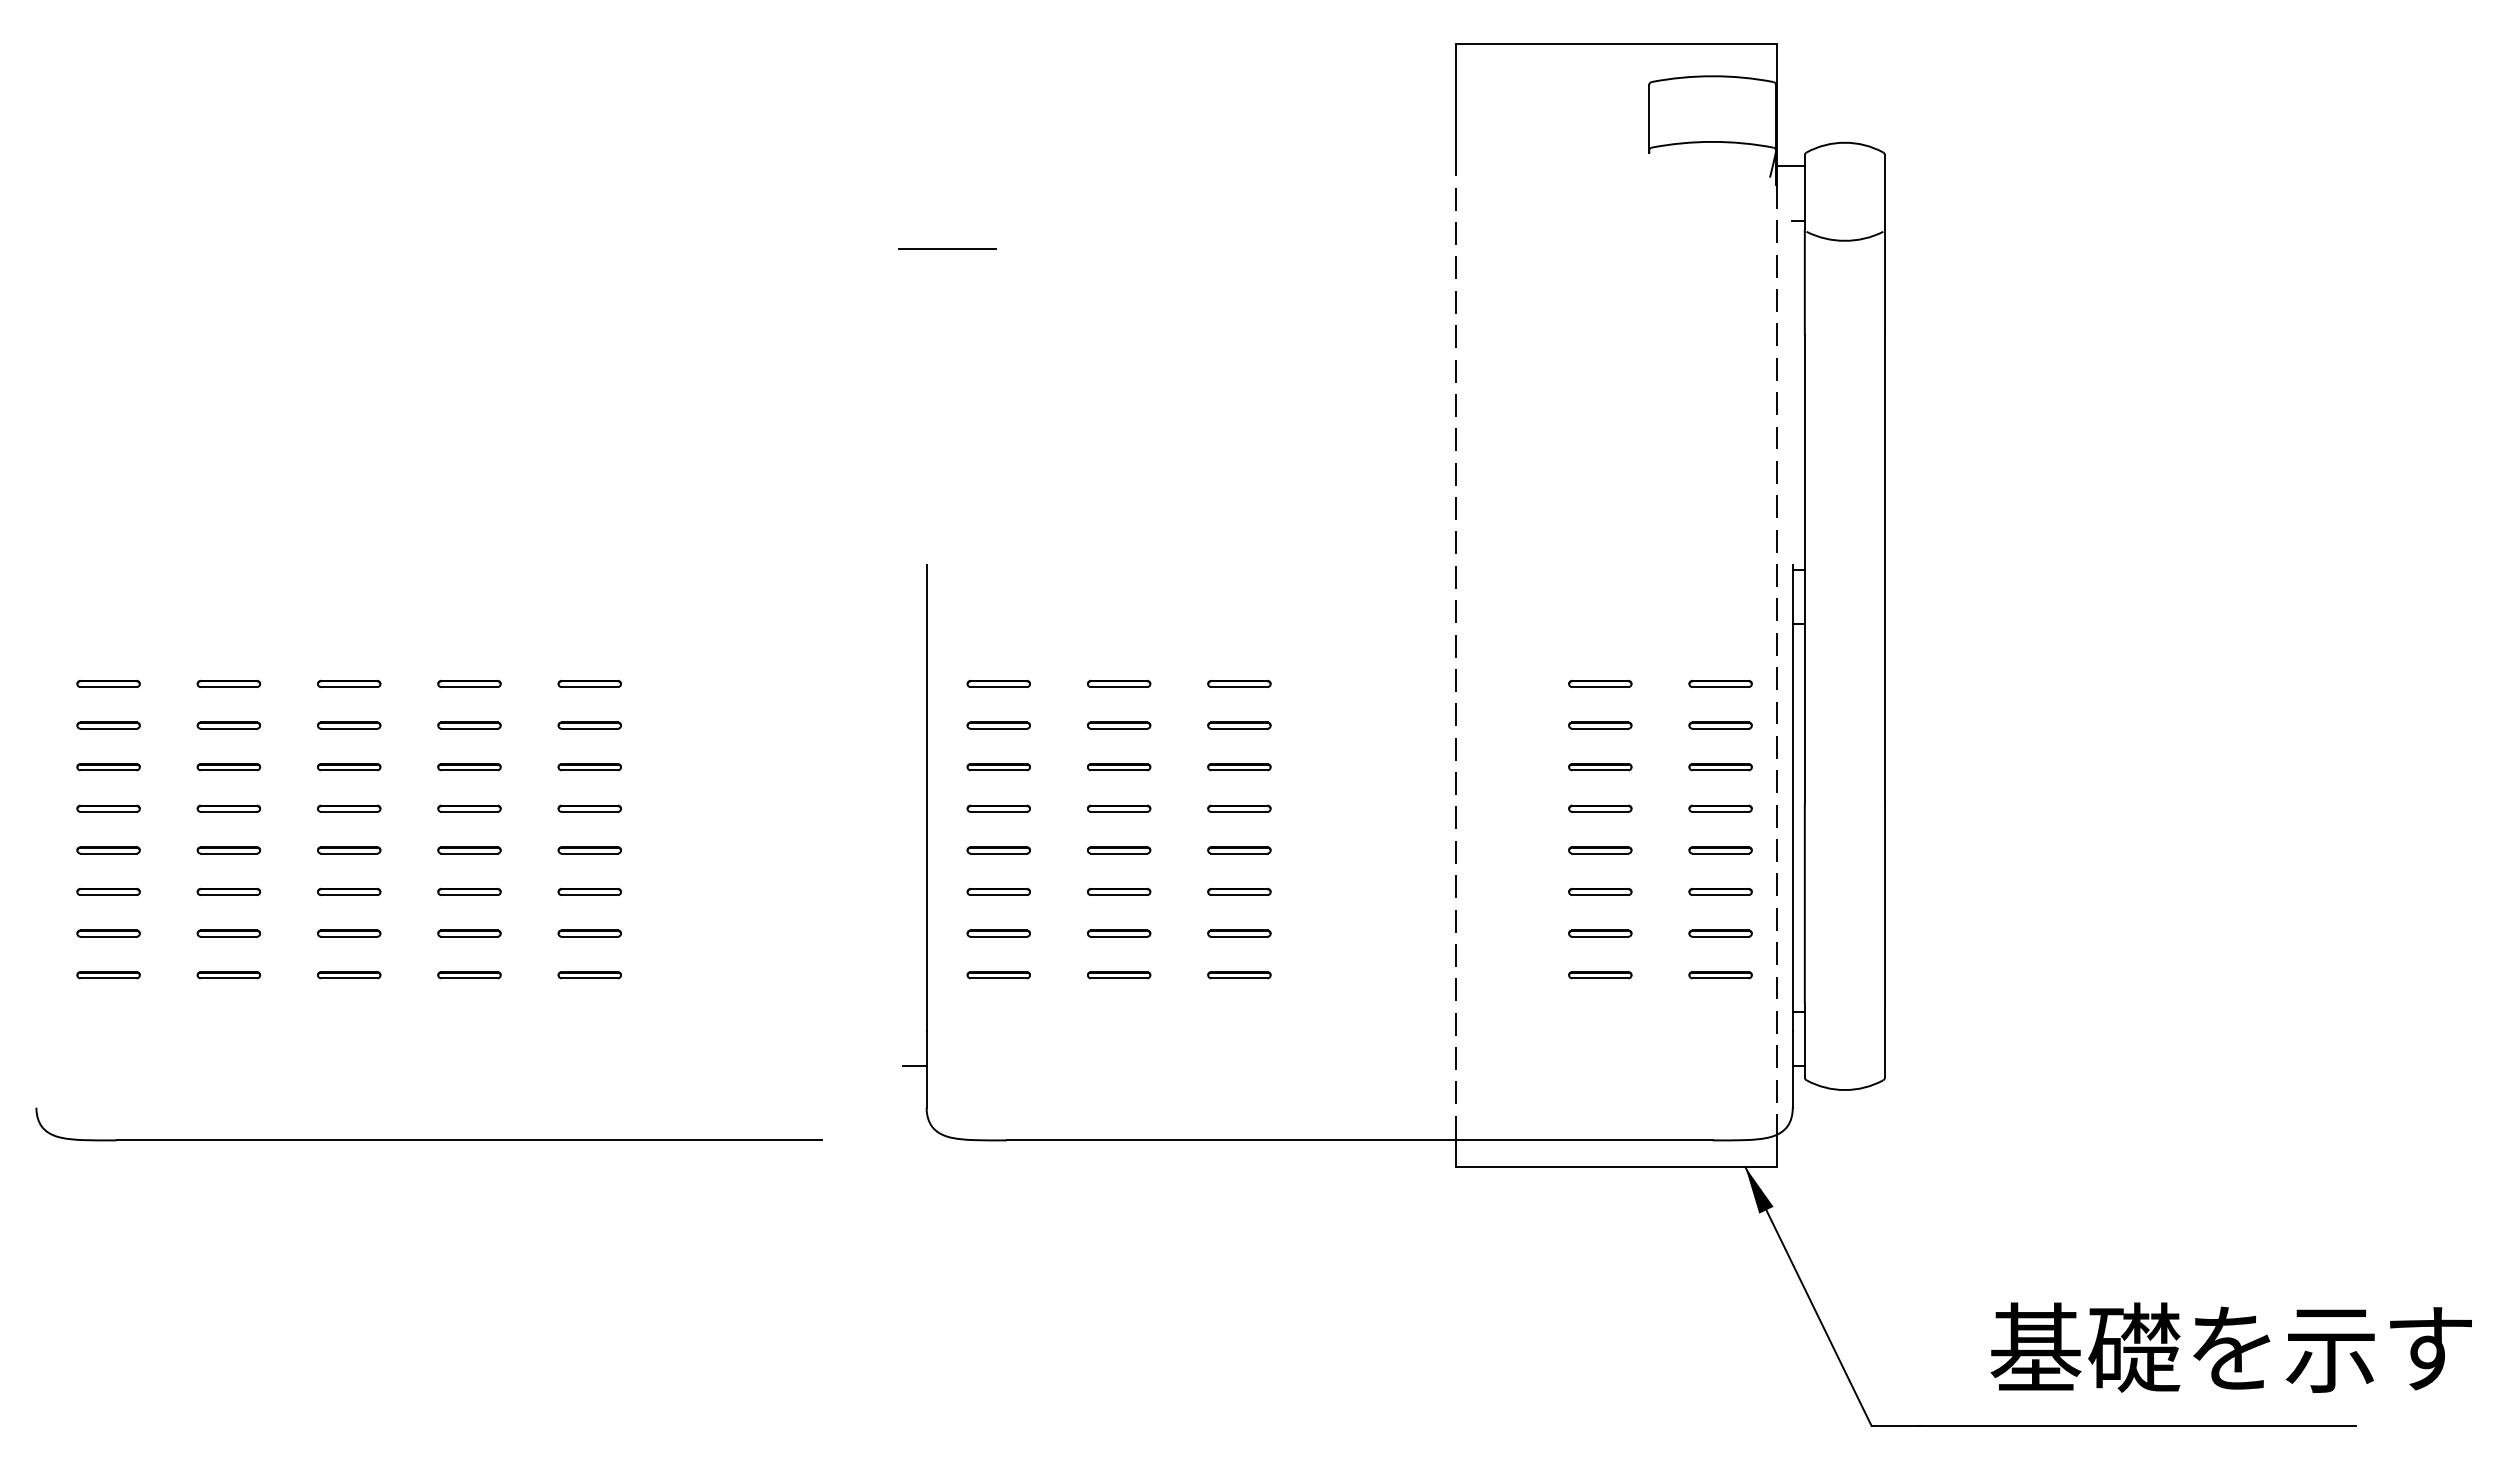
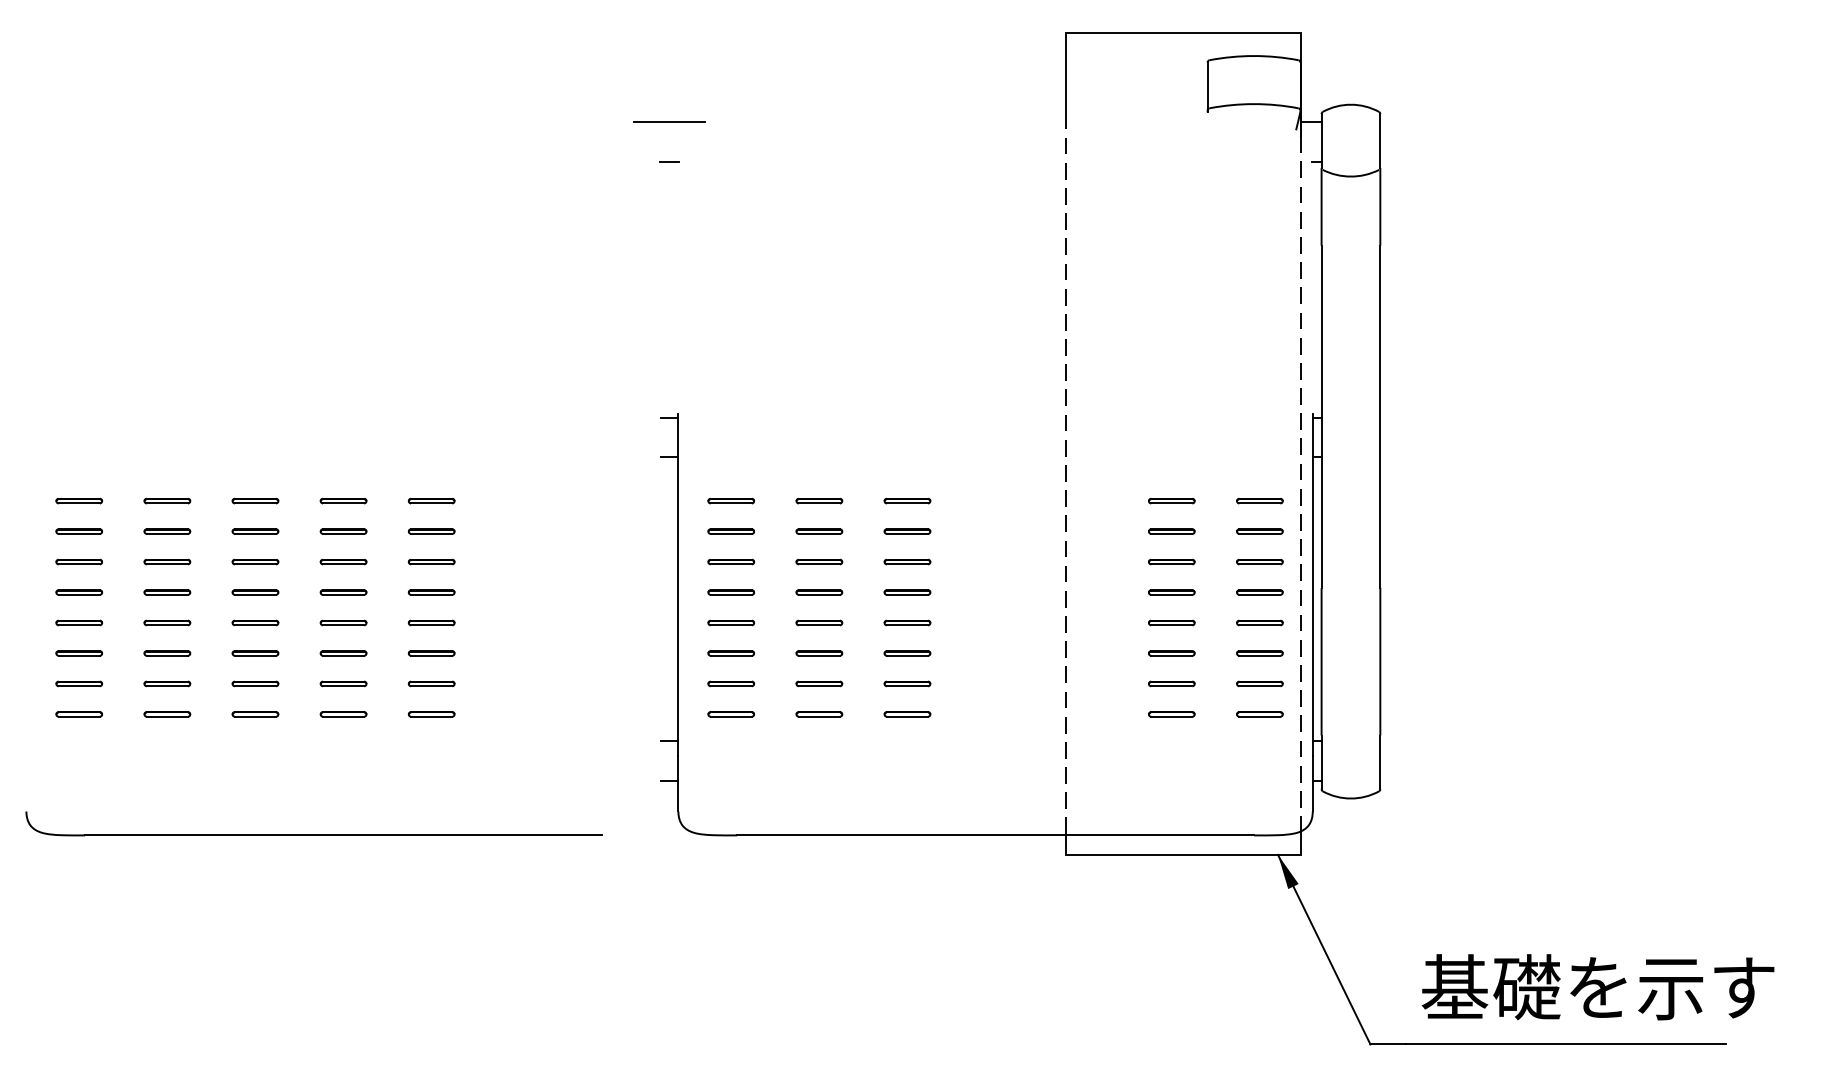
line: (914, 220) -> (669, 161), added
line: (947, 248) -> (669, 121), moved
line: (914, 569) -> (669, 417), added
line: (914, 624) -> (669, 457), added
line: (914, 1011) -> (669, 741), added
text: (2230, 1347) -> (1597, 987), moved

